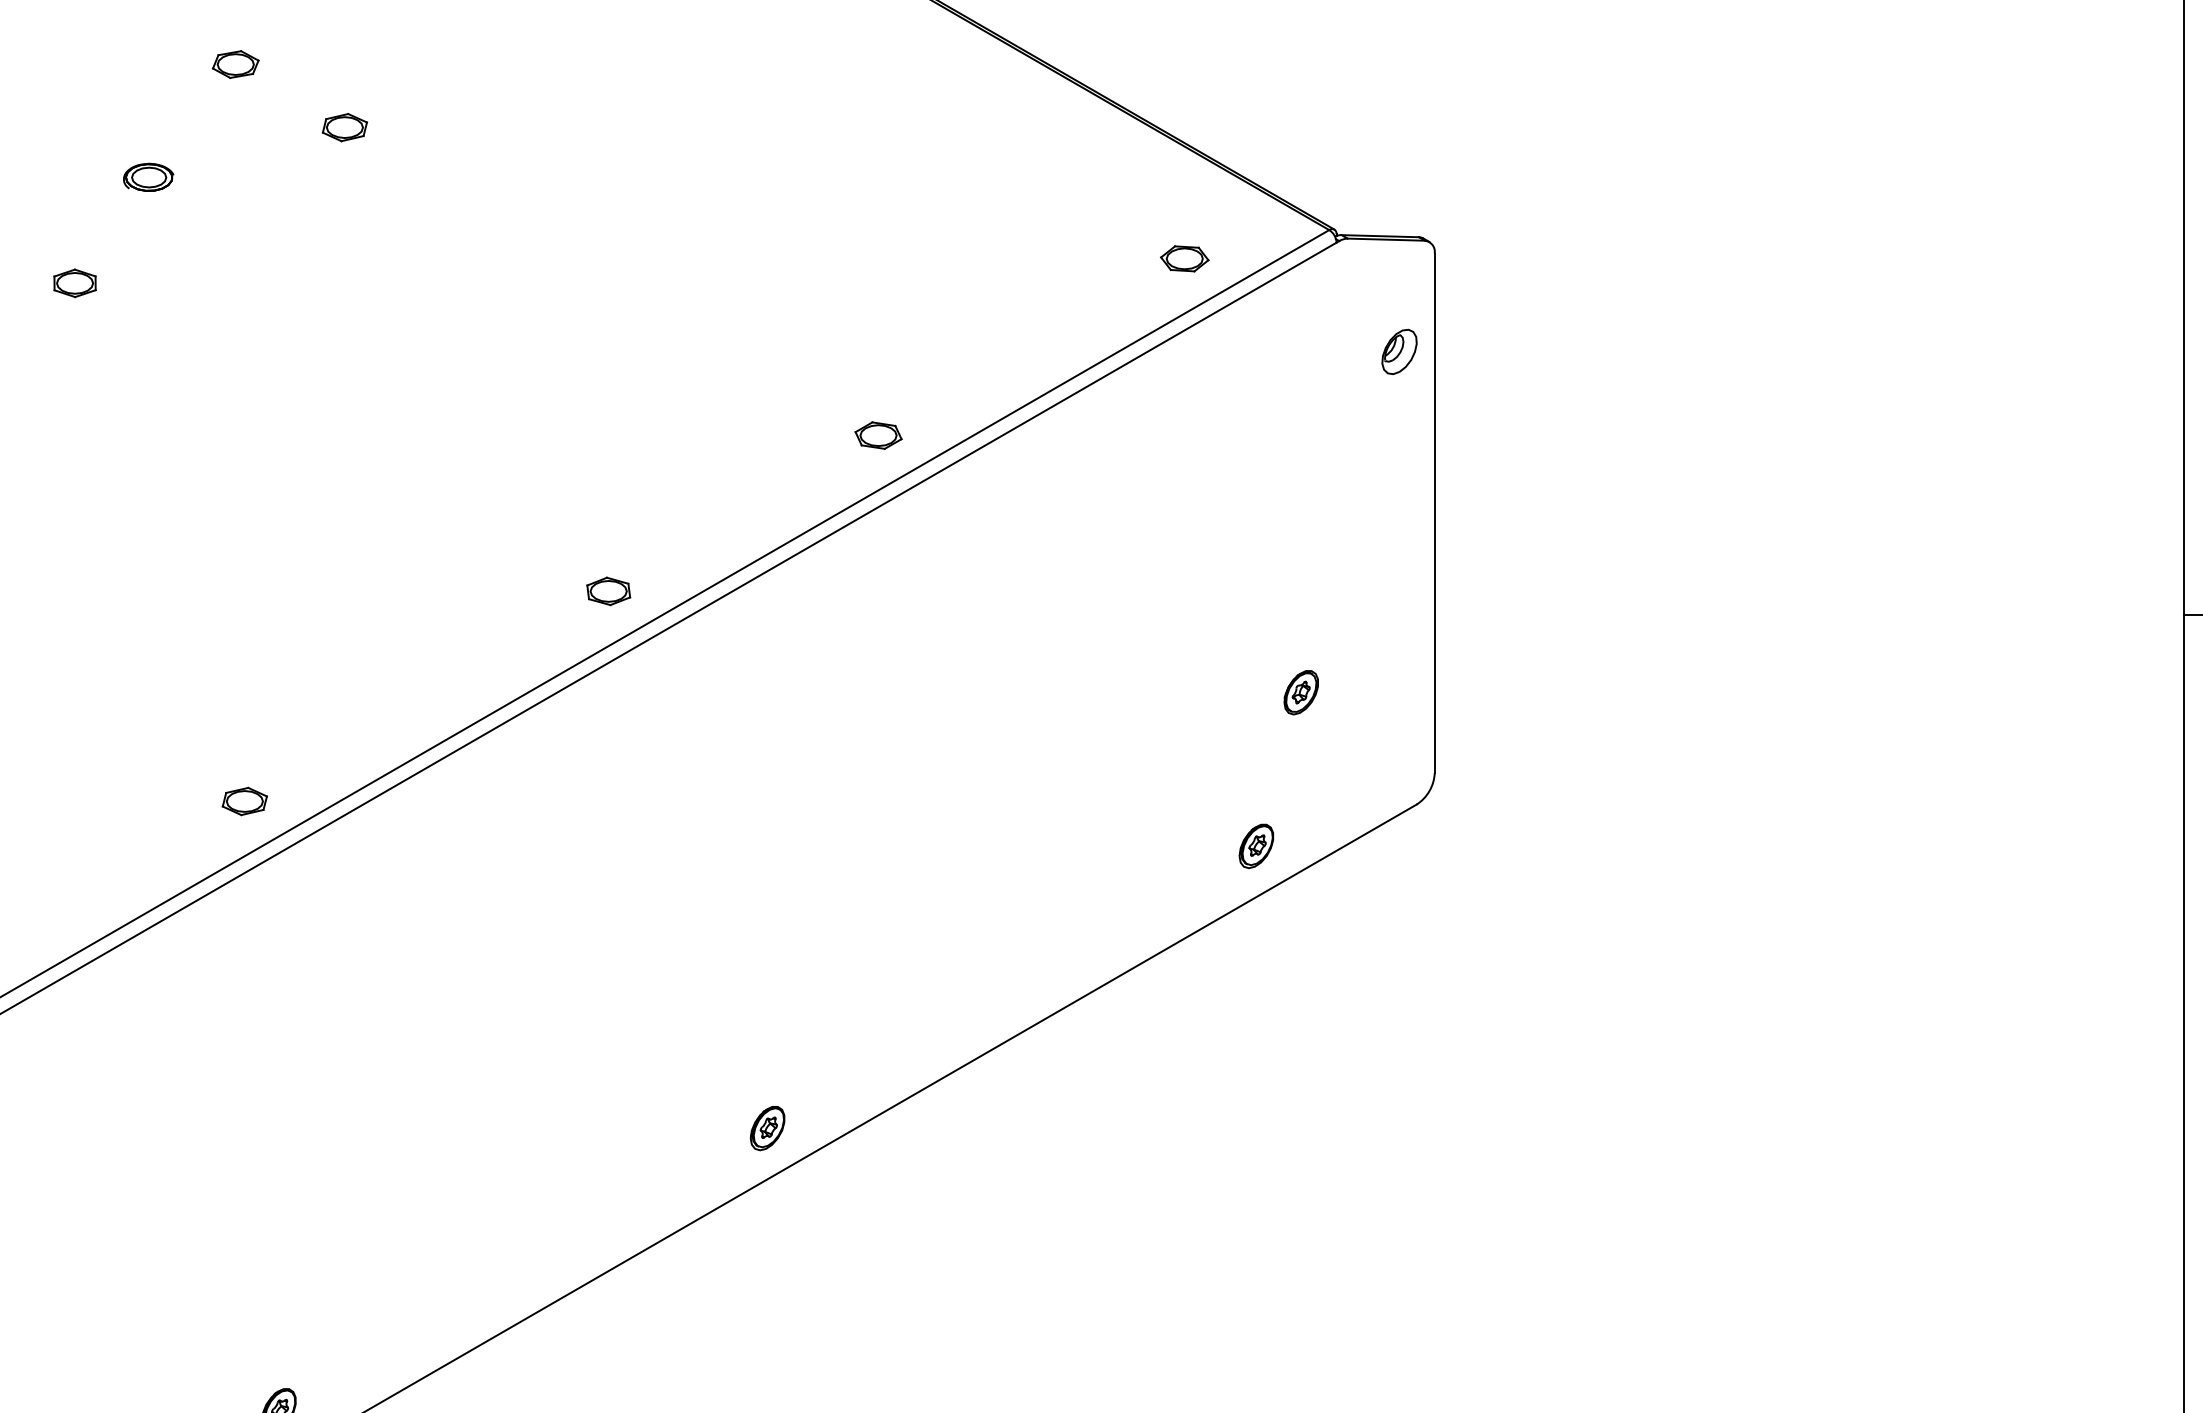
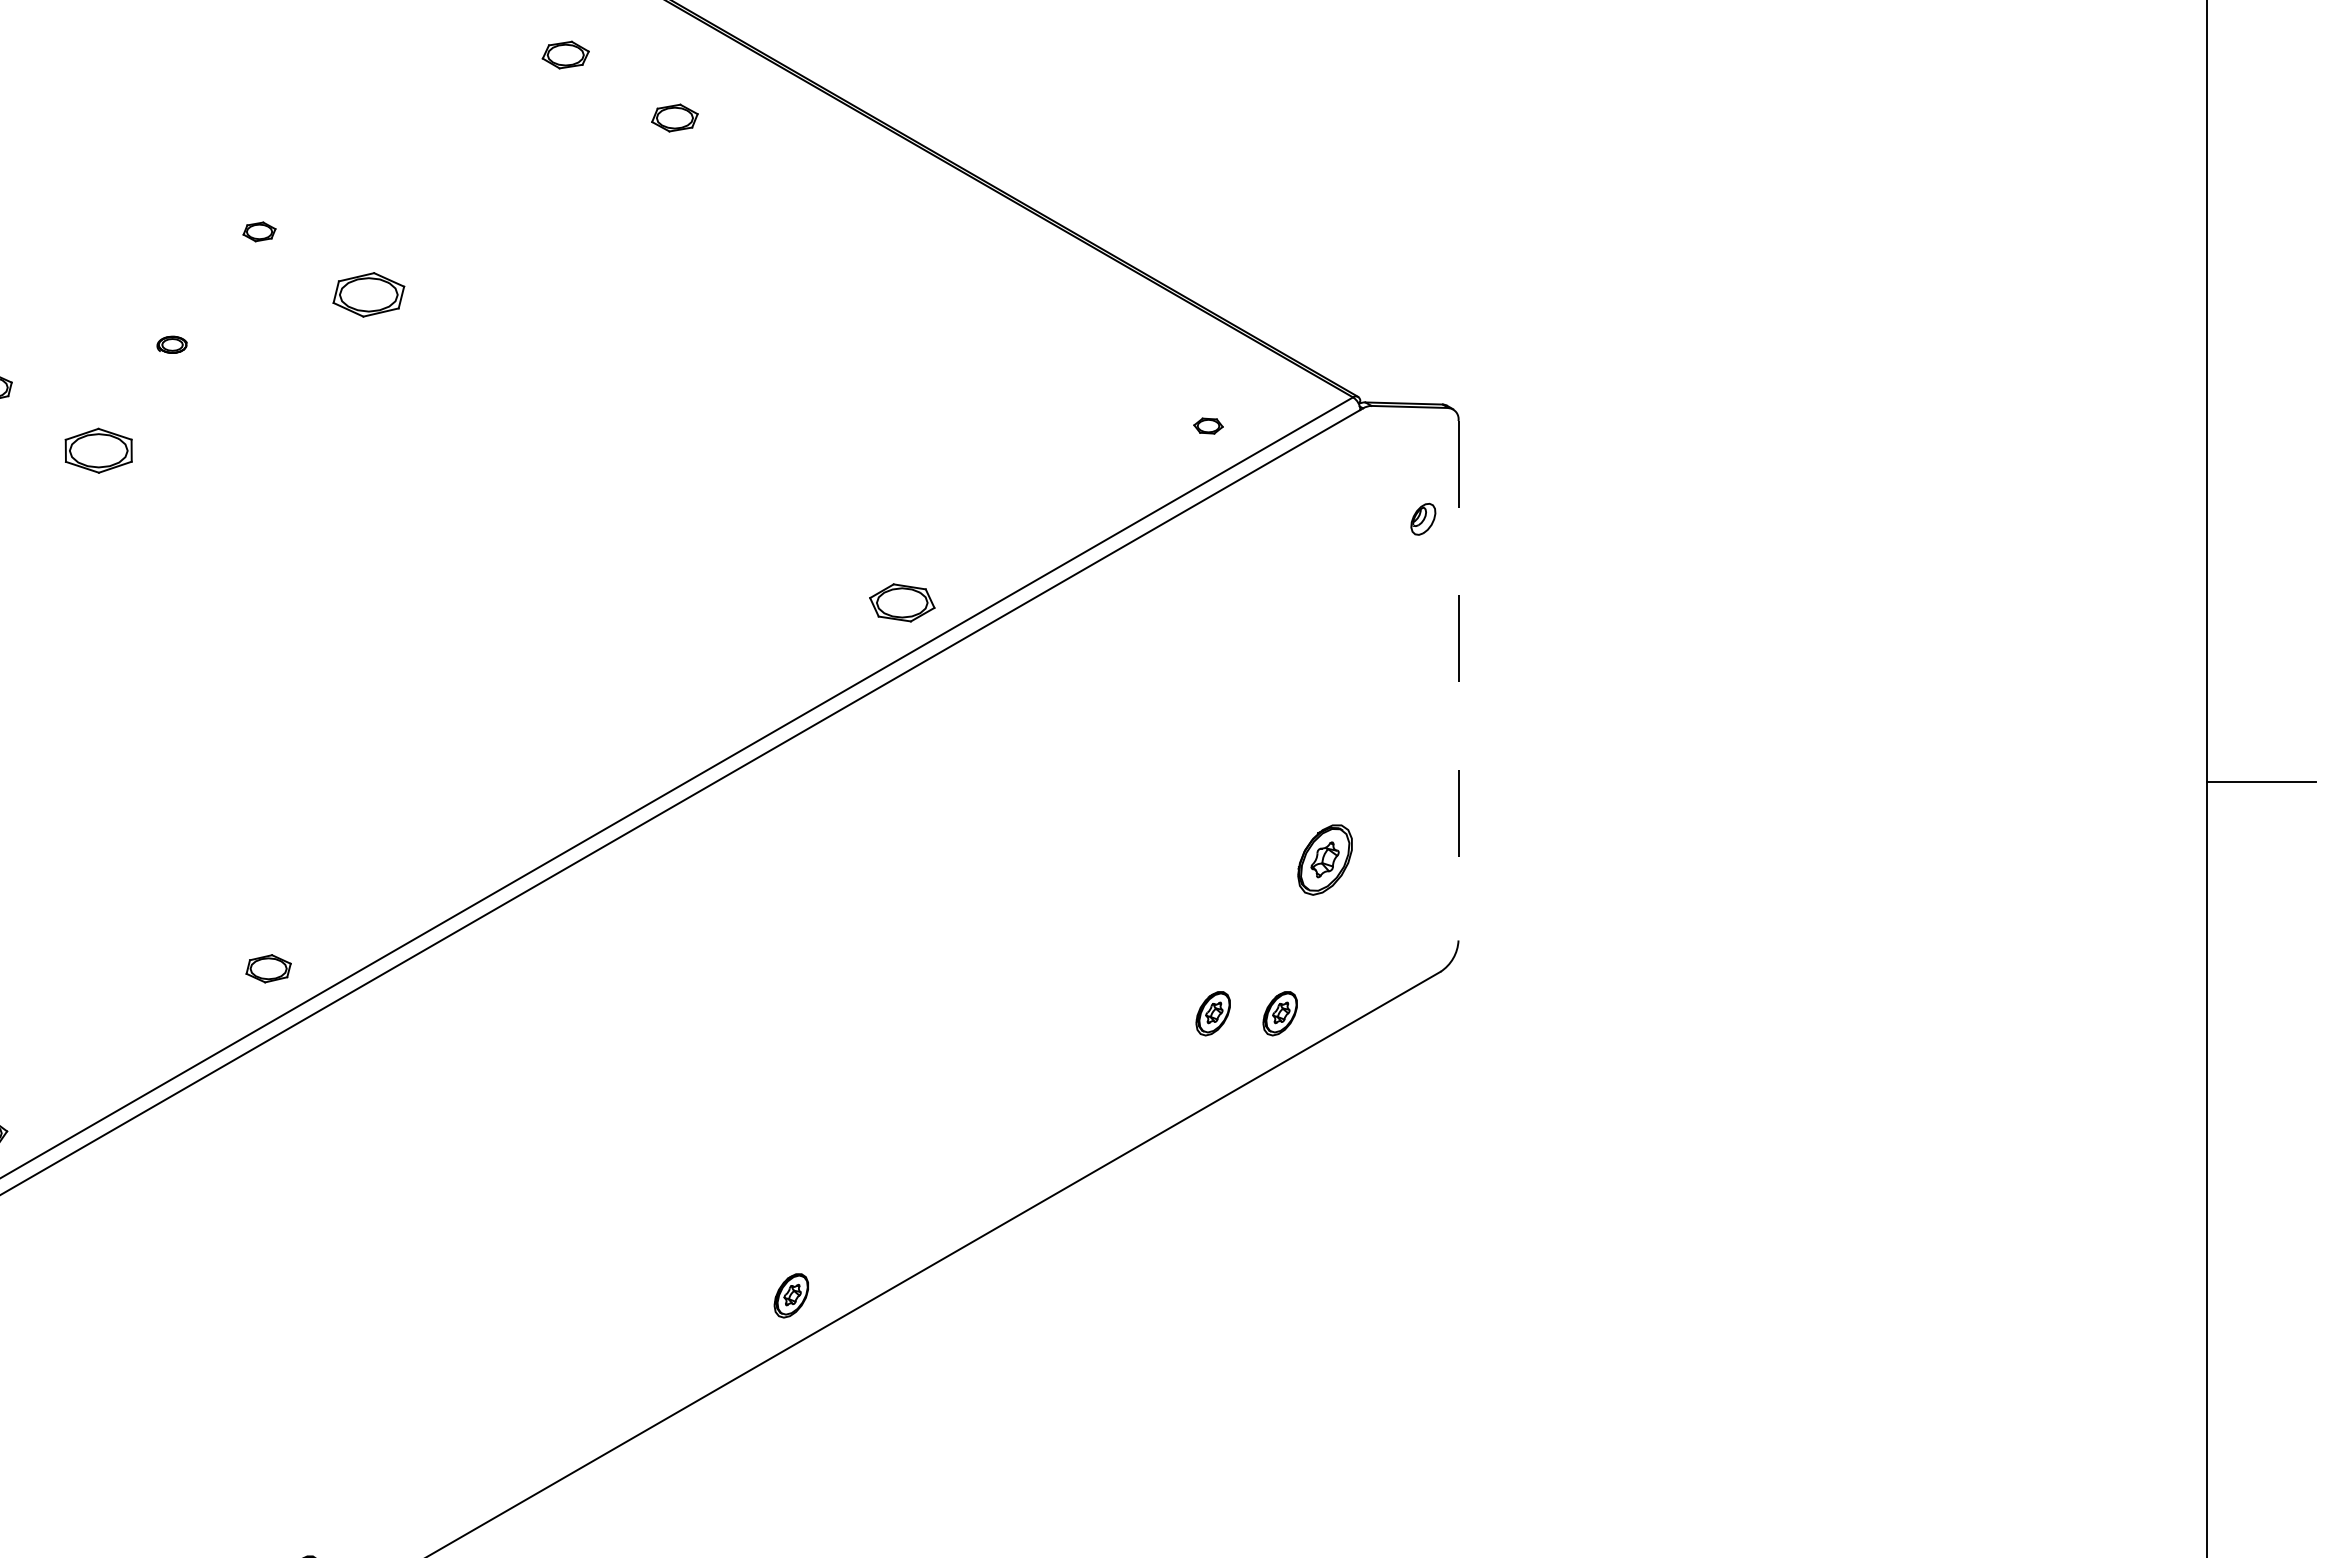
part: (235, 64) -> (259, 231), size x0.7
part: (344, 127) -> (368, 294), size x1.6
part: (147, 177) -> (171, 344), size x0.6
part: (1184, 258) -> (1208, 425), size x0.6
part: (74, 283) -> (98, 450), size x1.6
part: (1399, 352) -> (1423, 519), size x0.7
part: (878, 435) -> (902, 602), size x1.4
line: (1434, 513) -> (1458, 680), solid -> dashed
part: (608, 591) -> (632, 758), removed
part: (1300, 692) -> (1324, 859), size x1.6
part: (1188, 846) -> (1212, 1013), added

